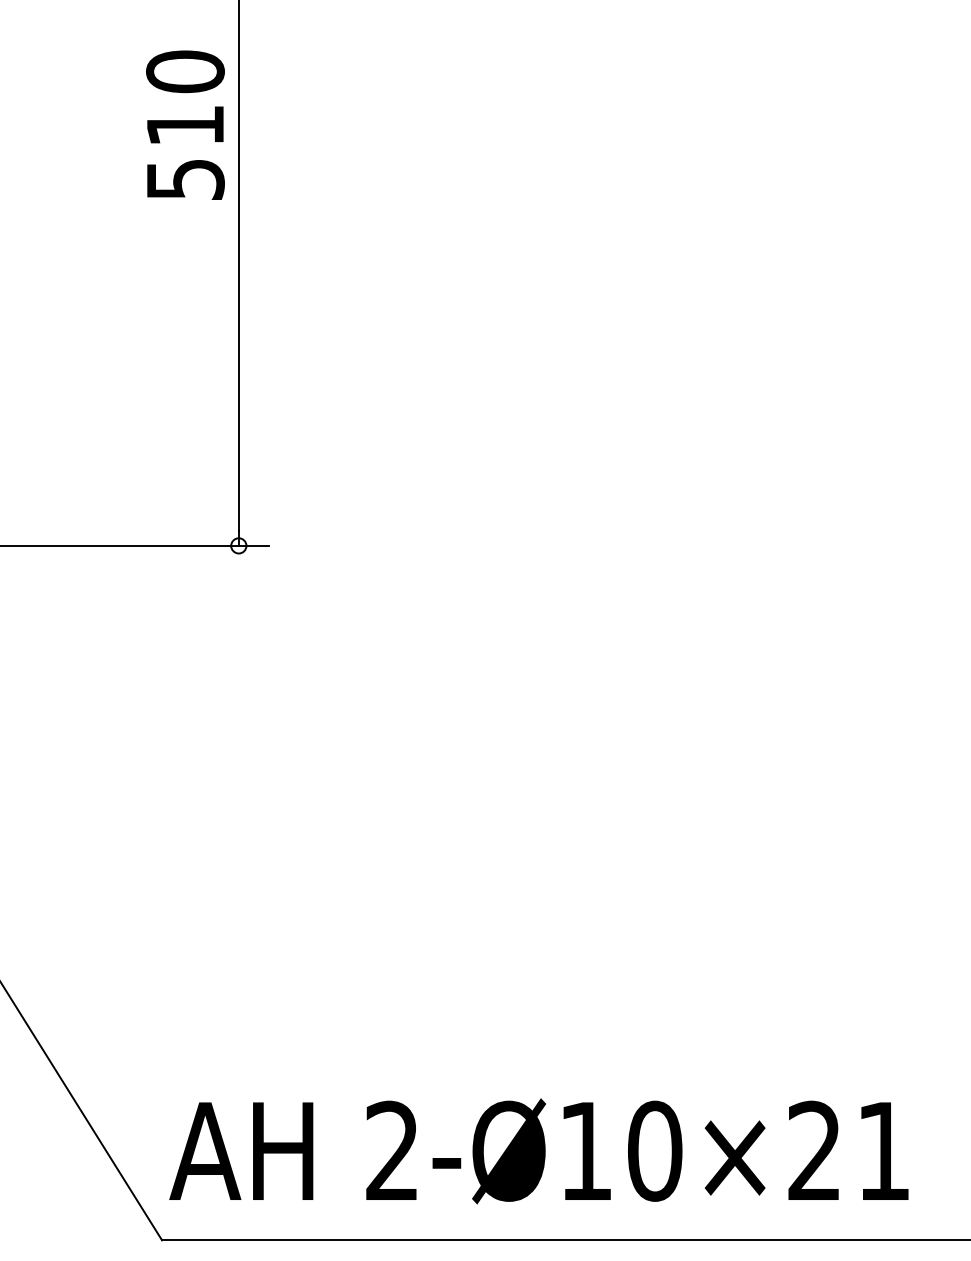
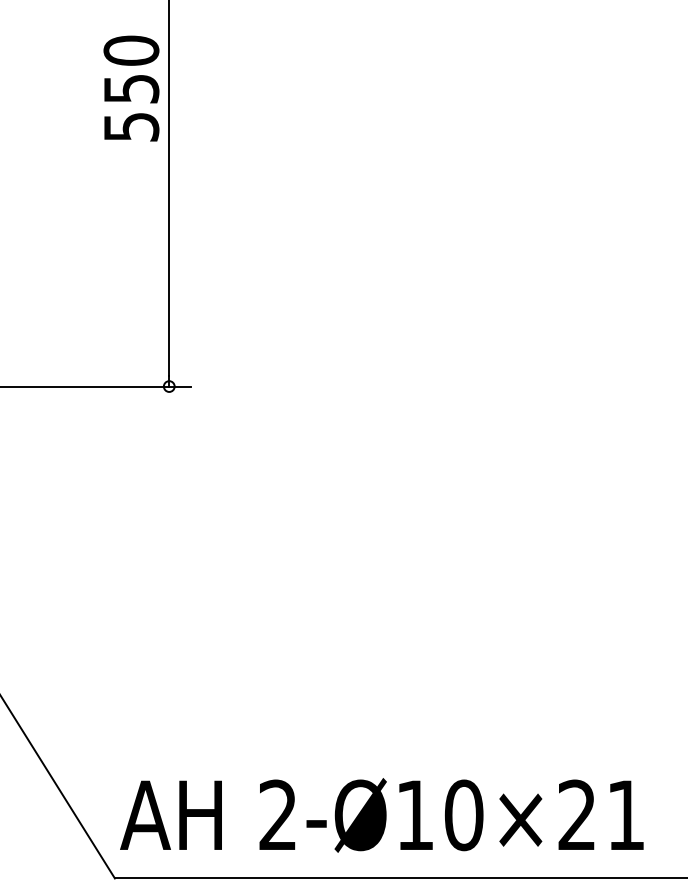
text: (185, 126) -> (131, 89), 510 -> 550

